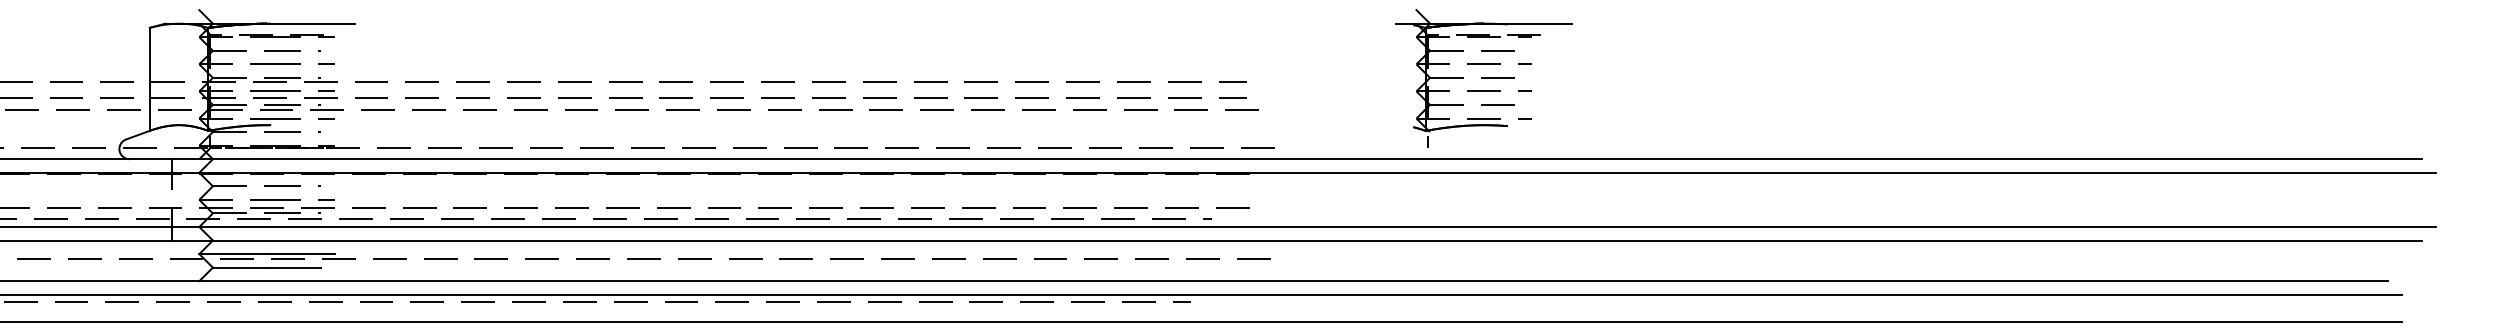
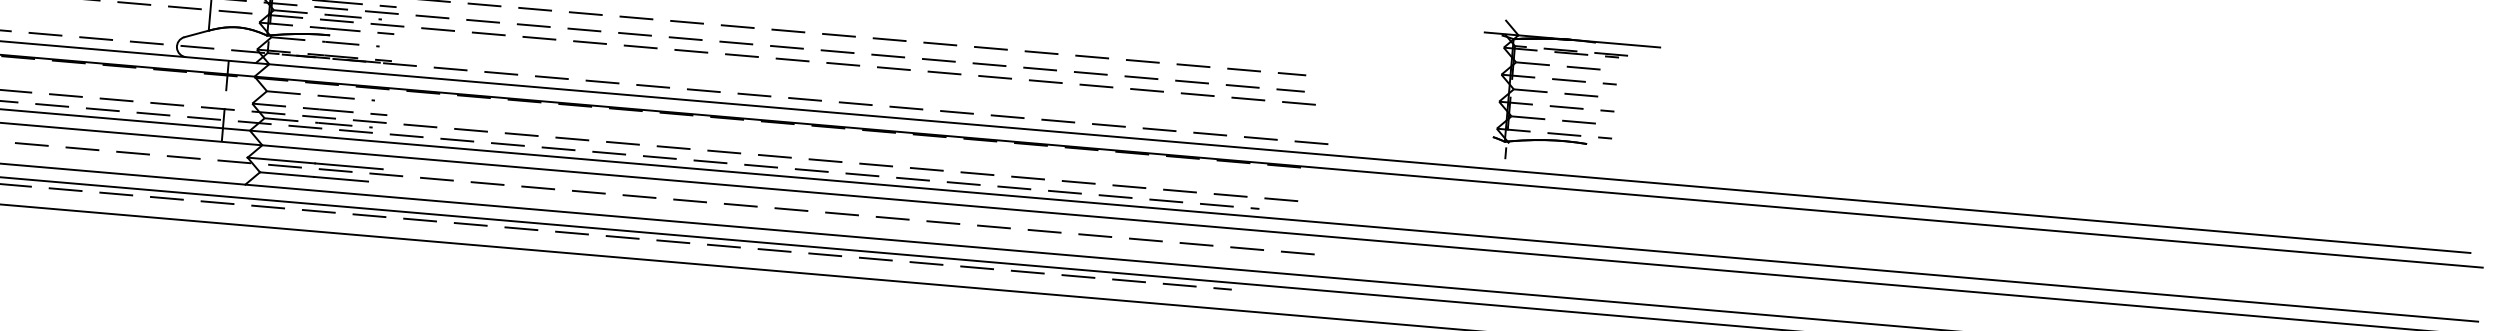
part: (1483, 78) -> (1567, 94), moved

